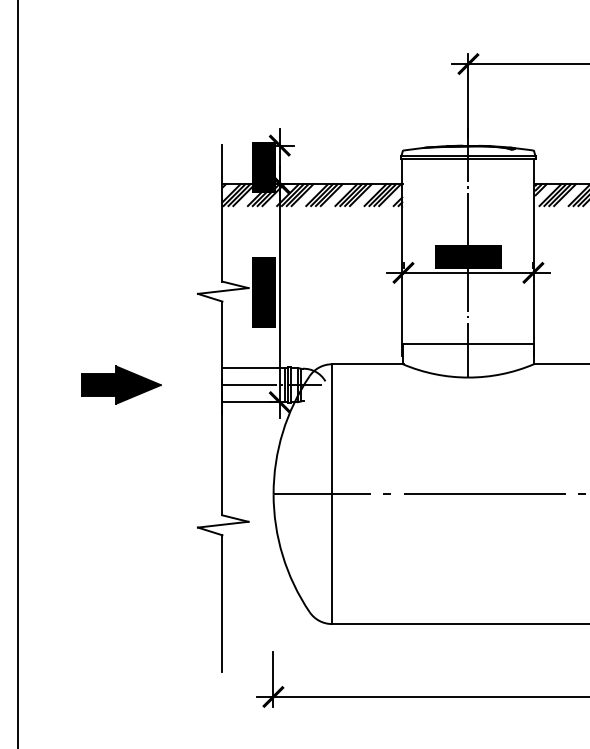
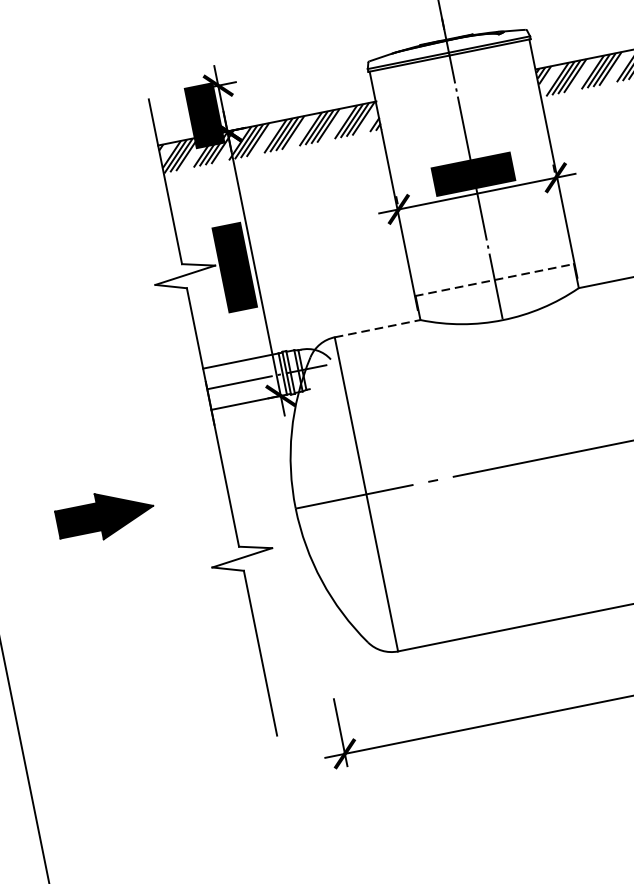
line: (468, 344) -> (494, 280), solid -> dashed
line: (367, 364) -> (377, 328), solid -> dashed
part: (121, 384) -> (105, 514), moved

